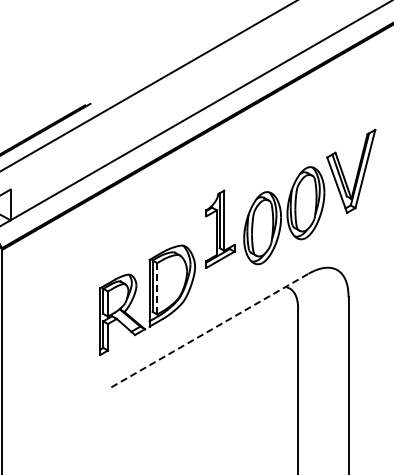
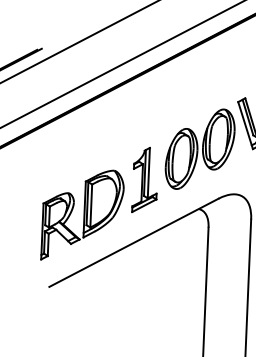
part: (220, 228) -> (145, 179), moved
line: (157, 288) -> (91, 205), dashed -> solid
line: (209, 330) -> (133, 242), dashed -> solid

